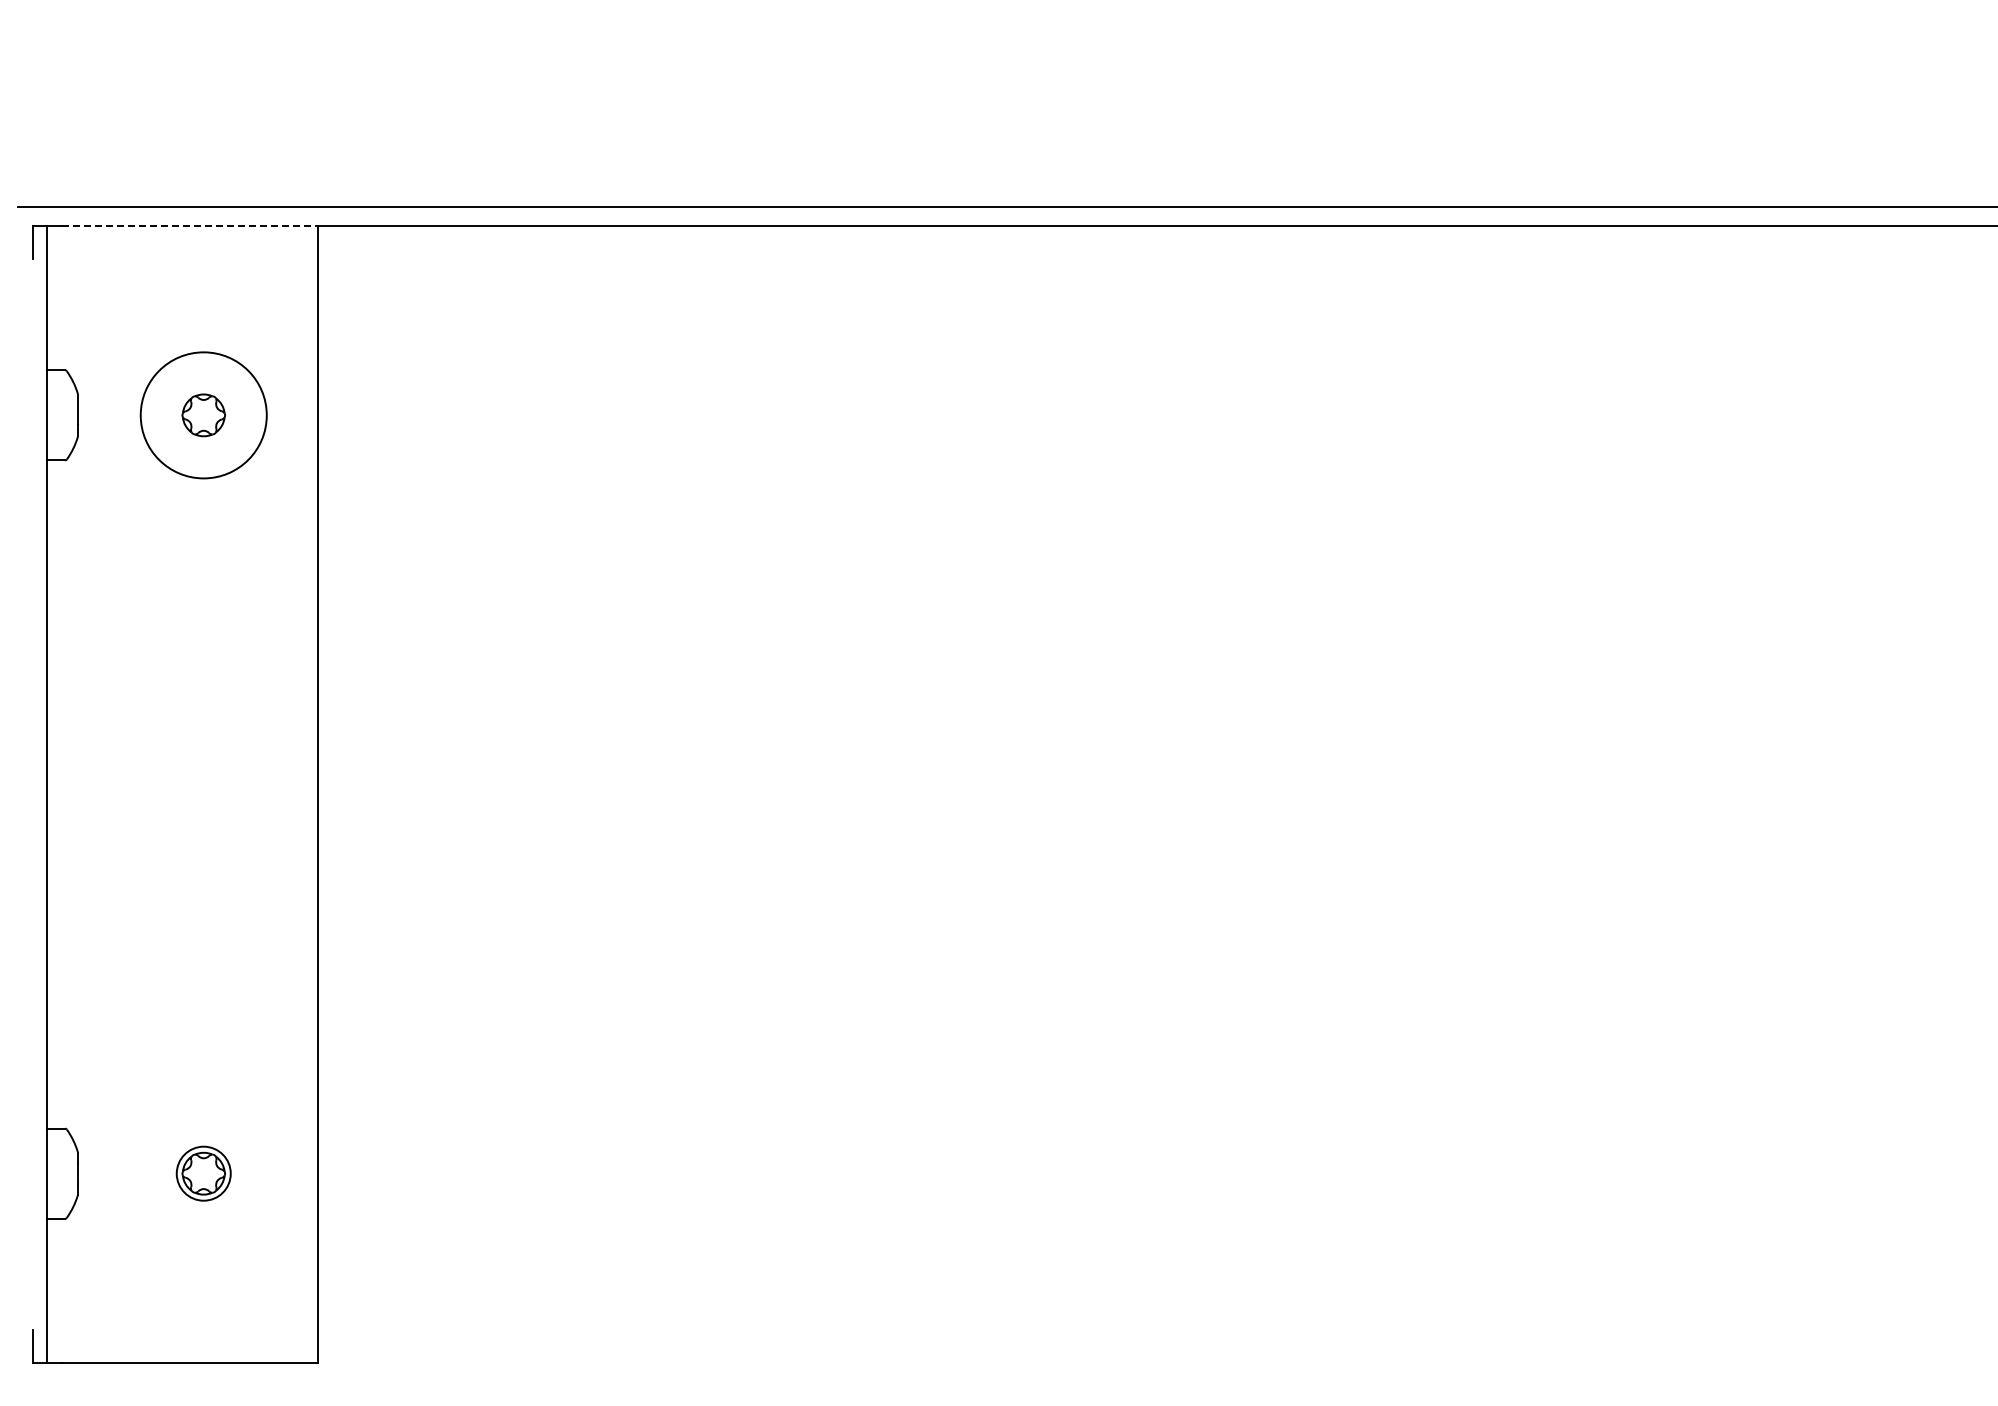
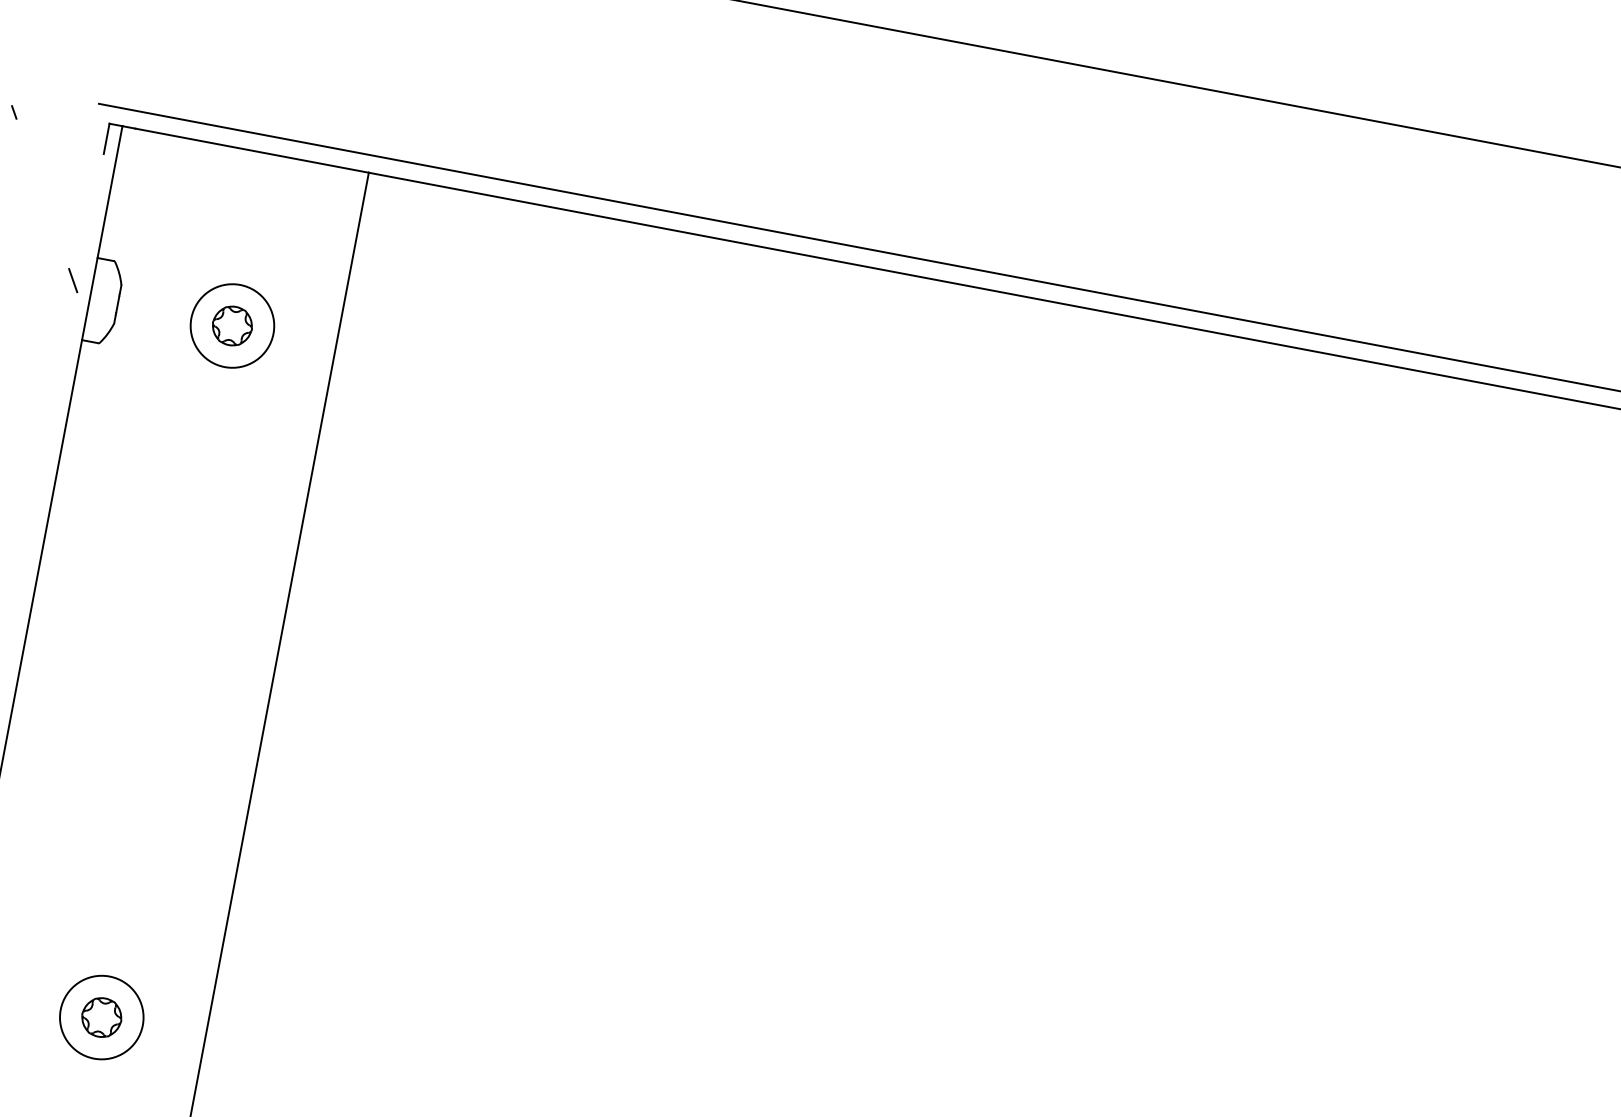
line: (189, 225) -> (252, 150), dashed -> solid
hatch: (25, 398) -> (72, 279), added
circle: (203, 415) -> (232, 326), size x0.71
circle: (203, 1173) -> (101, 1017), size x1.67

